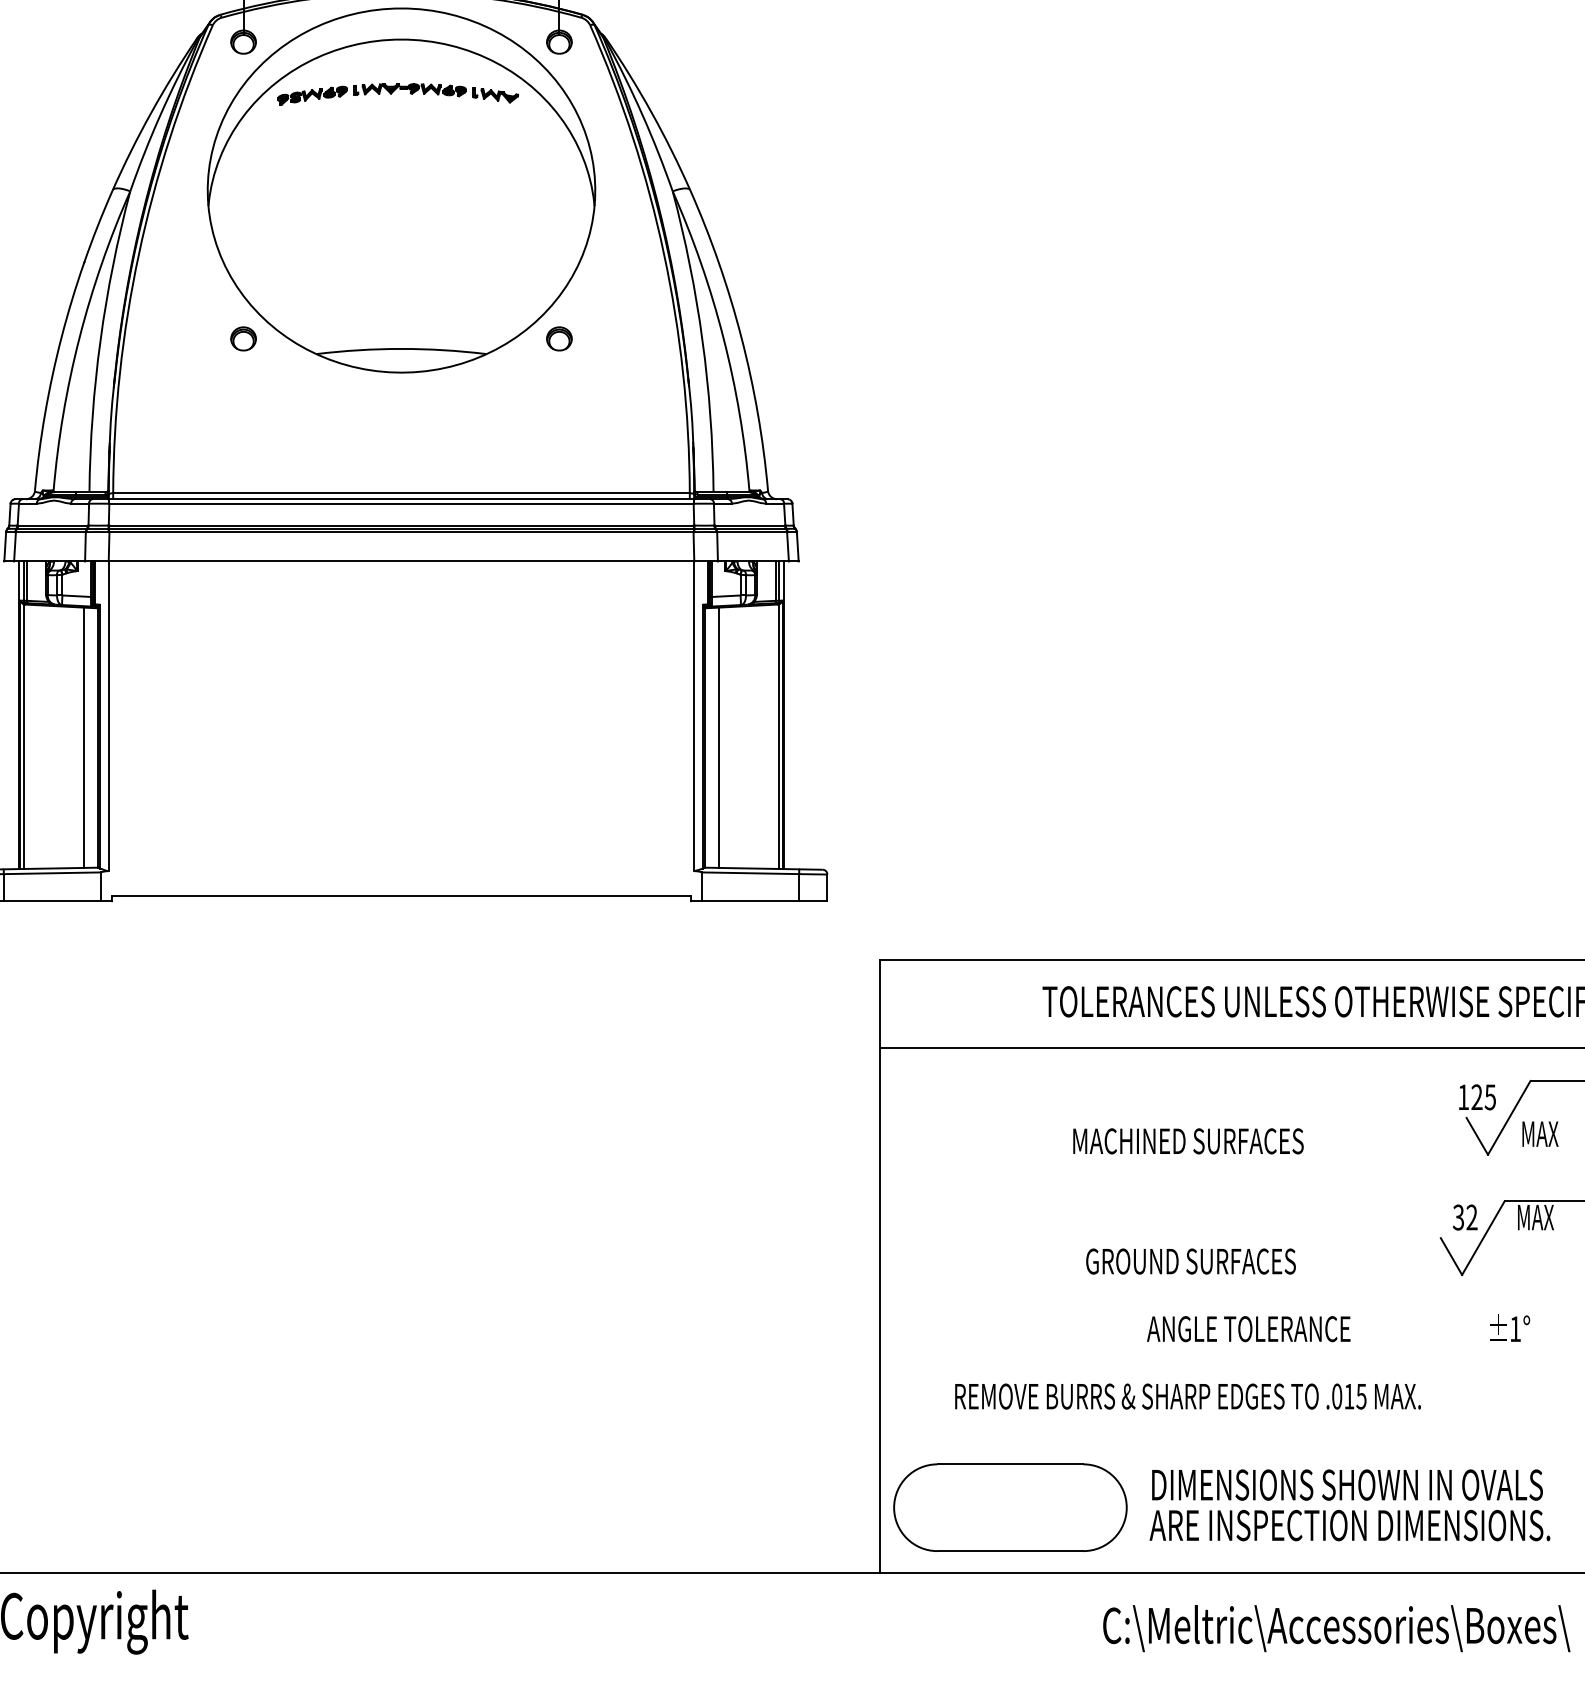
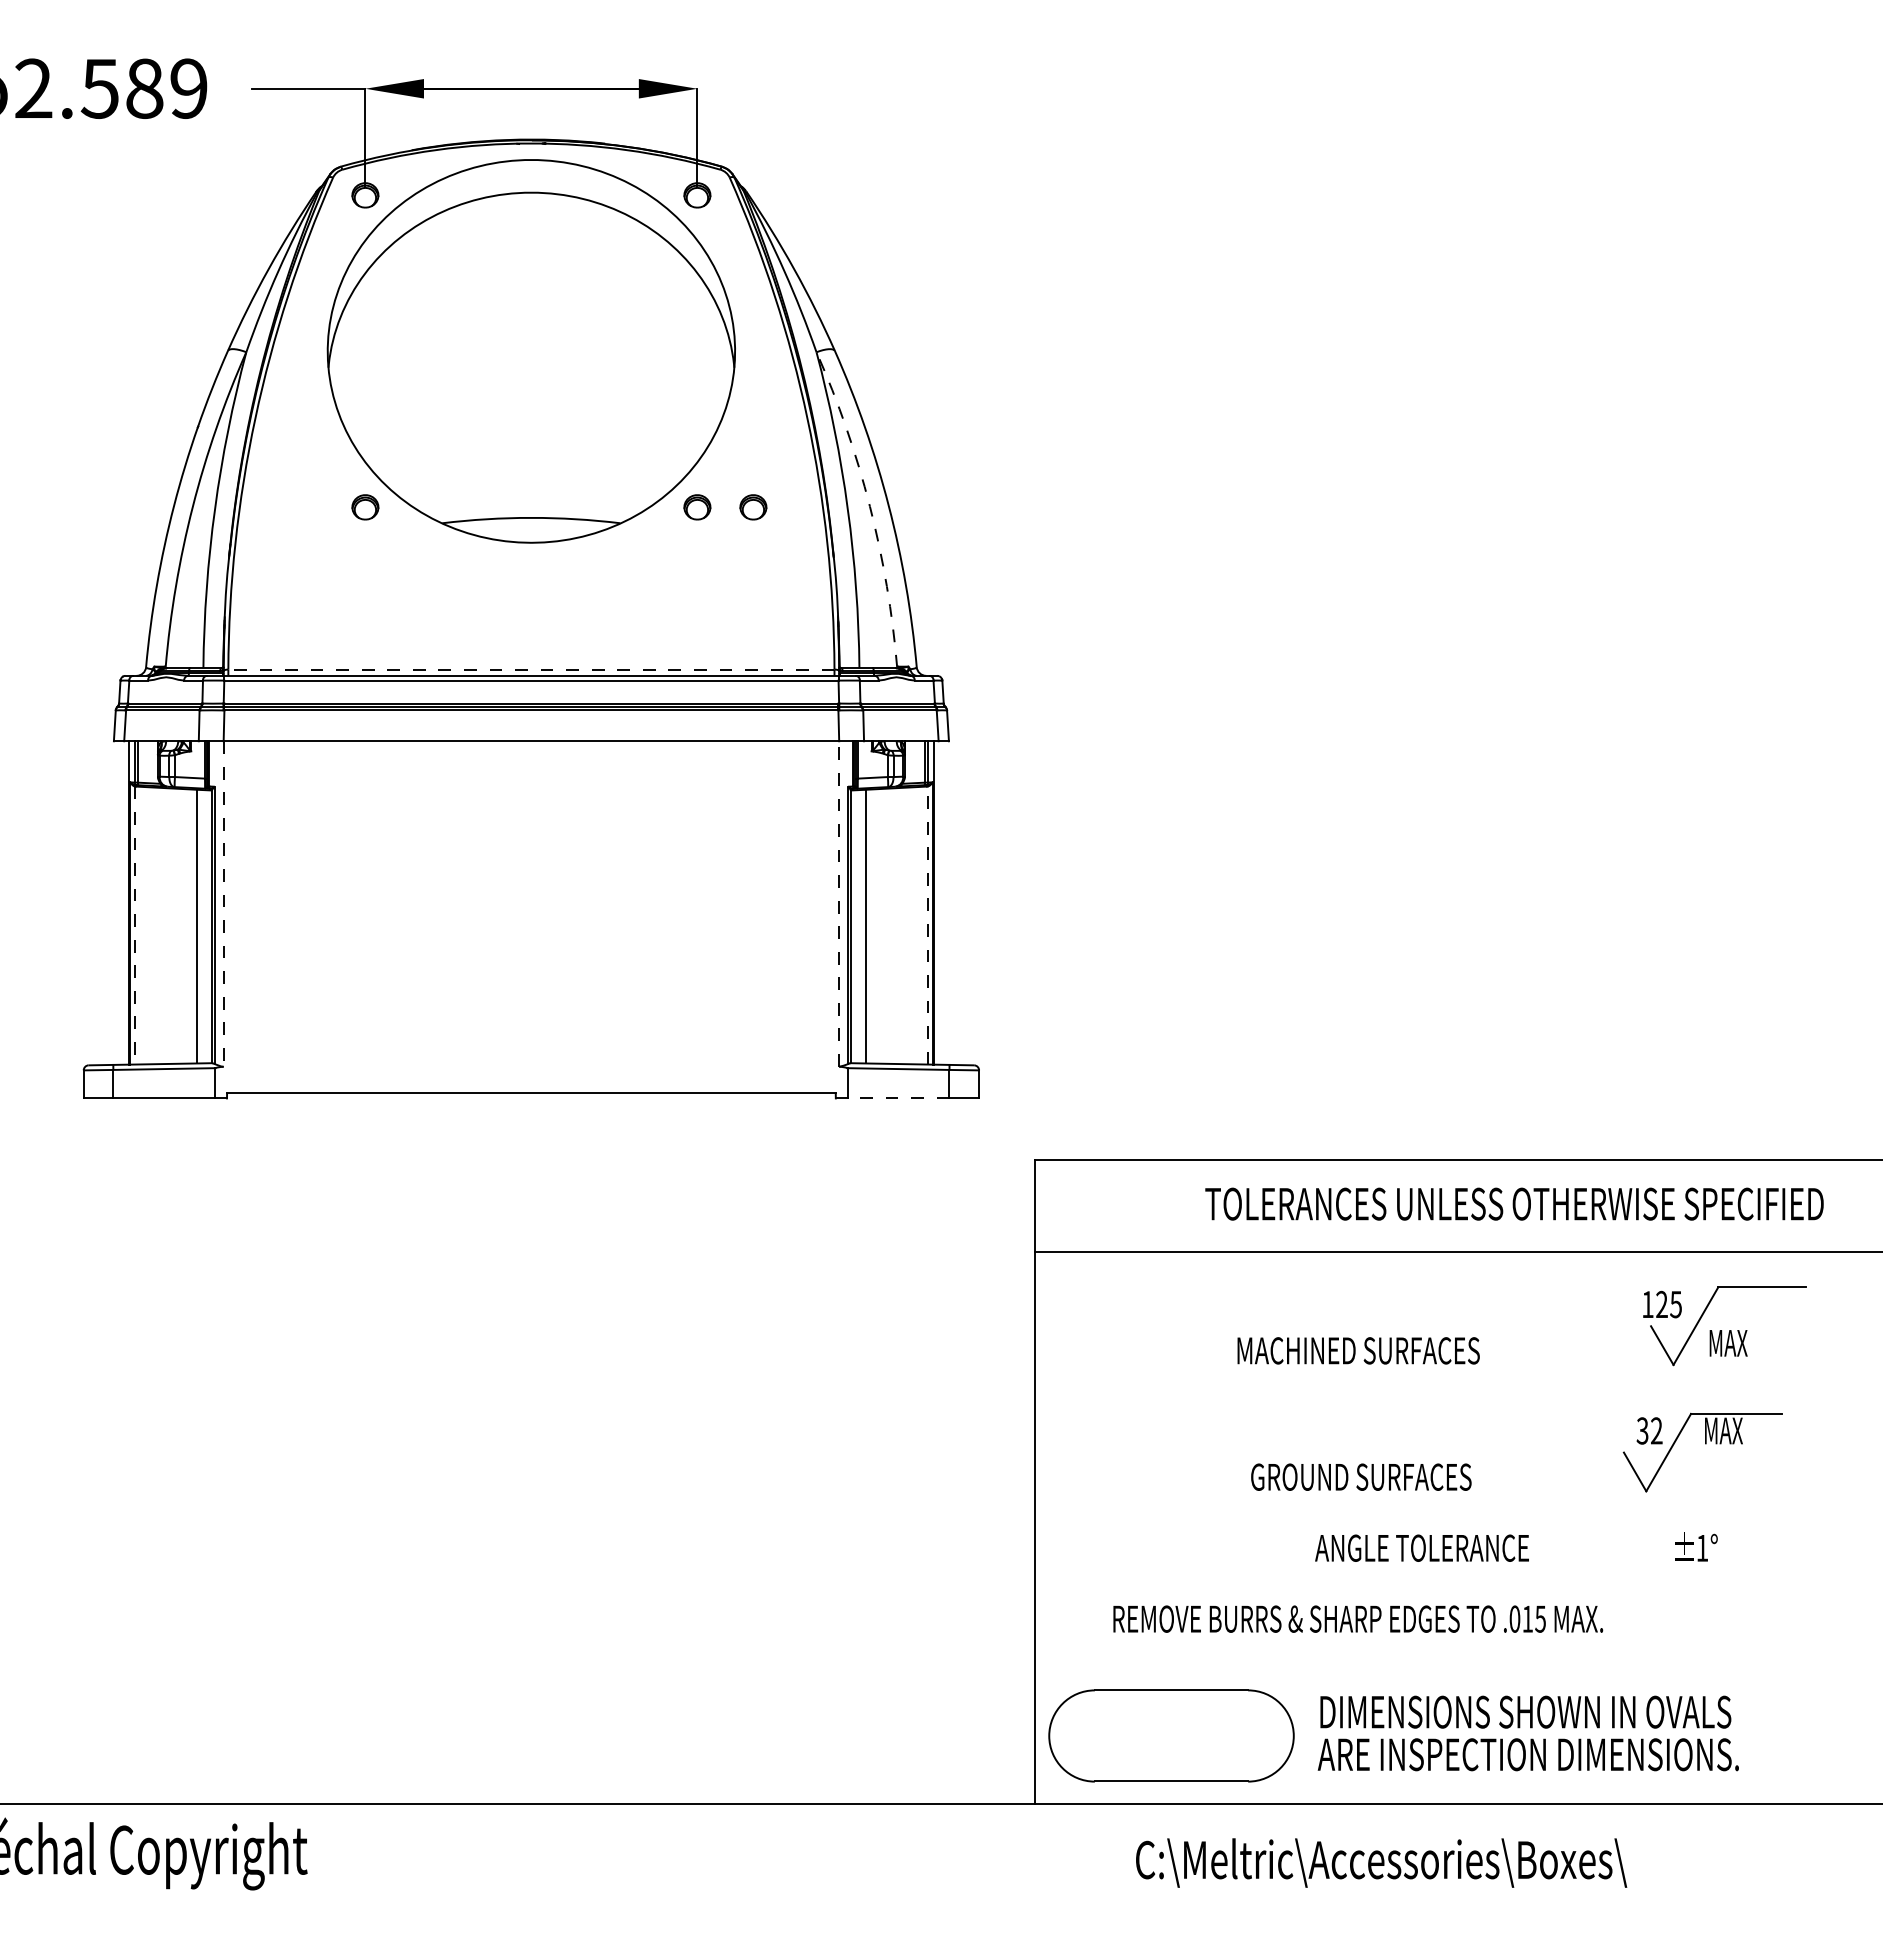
part: (397, 94) -> (527, 250), removed
arc: (723, 338) -> (869, 506), solid -> dashed
part: (612, 339) -> (753, 507), added
line: (400, 493) -> (530, 669), solid -> dashed
line: (108, 716) -> (223, 904), solid -> dashed
line: (694, 716) -> (839, 904), solid -> dashed
line: (778, 736) -> (927, 925), solid -> dashed
line: (23, 737) -> (134, 926), solid -> dashed
line: (750, 901) -> (898, 1098), solid -> dashed
text: (1336, 1628) -> (1381, 1862), moved

